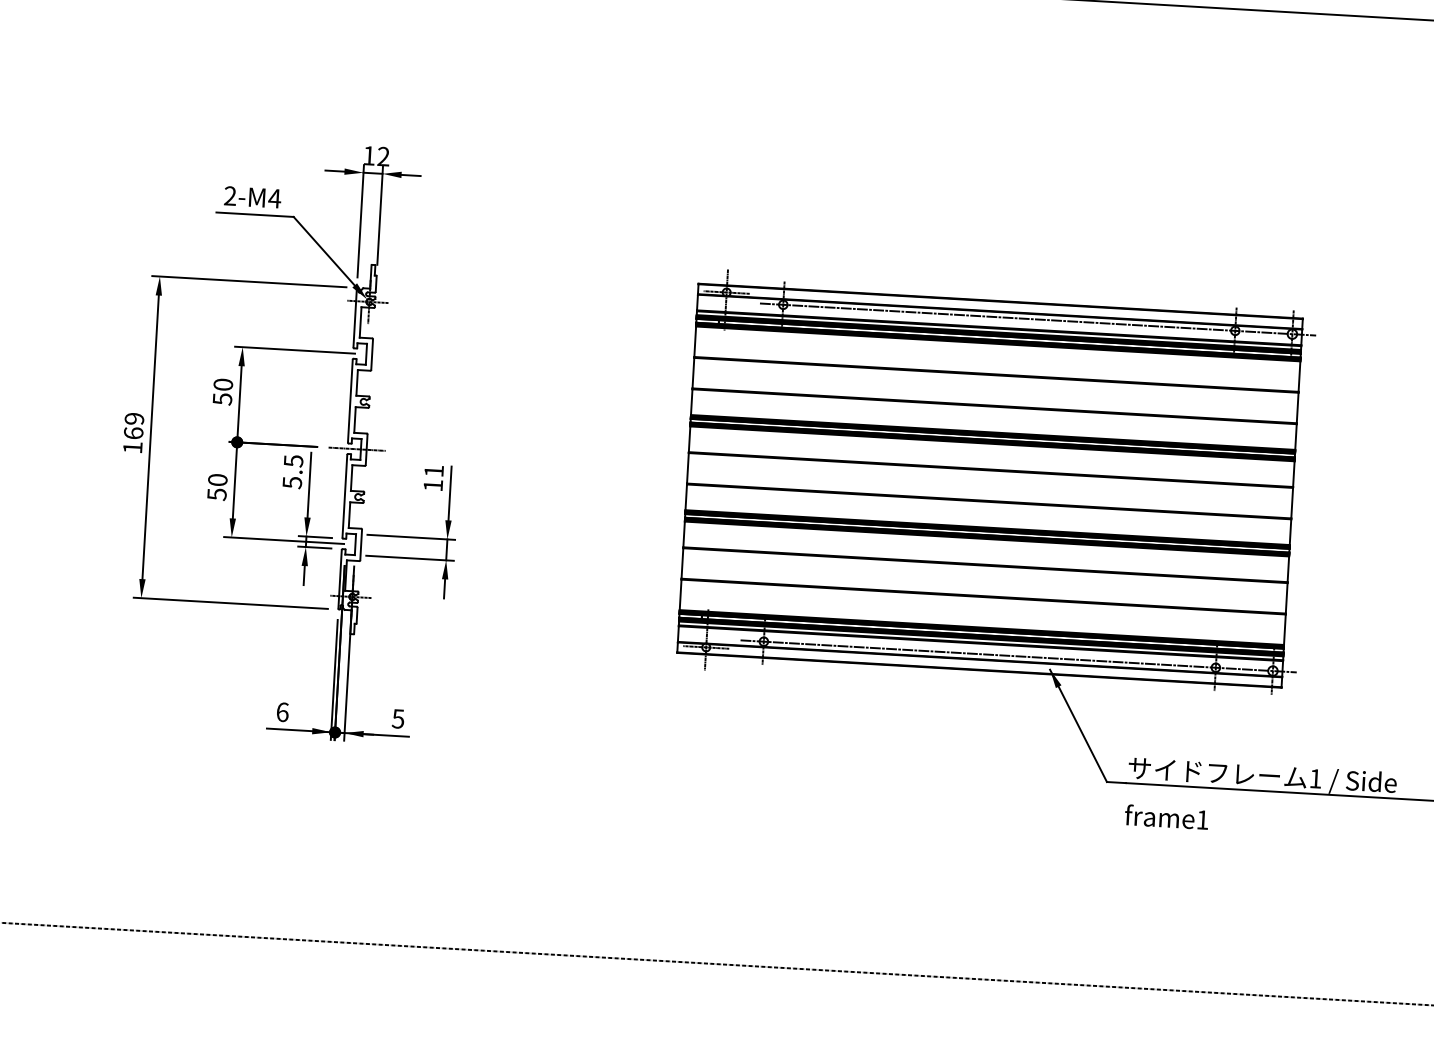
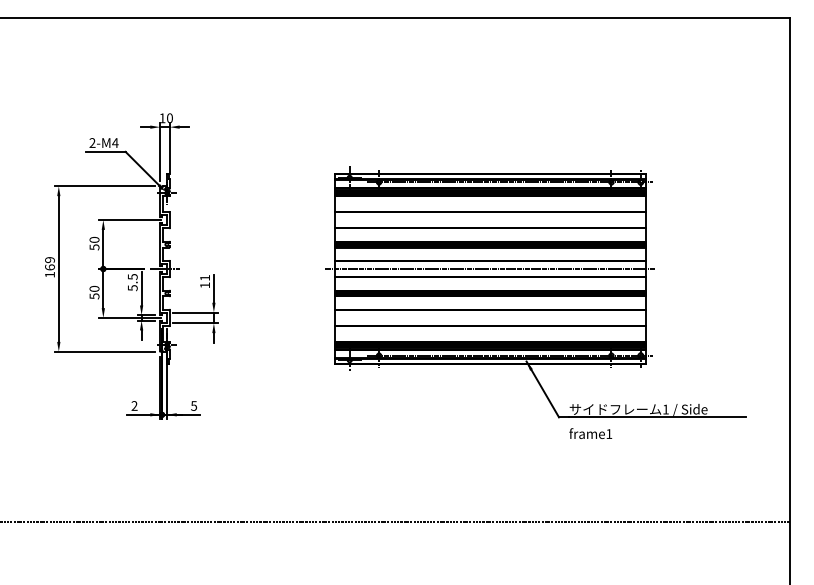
text: (382, 156) -> (169, 118), 12 -> 10
line: (990, 486) -> (490, 269), added
text: (282, 711) -> (134, 405), 6 -> 2

